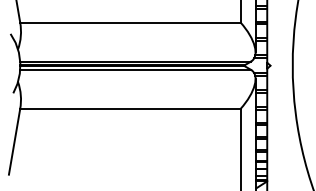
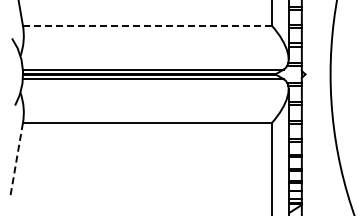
line: (130, 22) -> (147, 25), solid -> dashed
line: (14, 141) -> (16, 160), solid -> dashed

